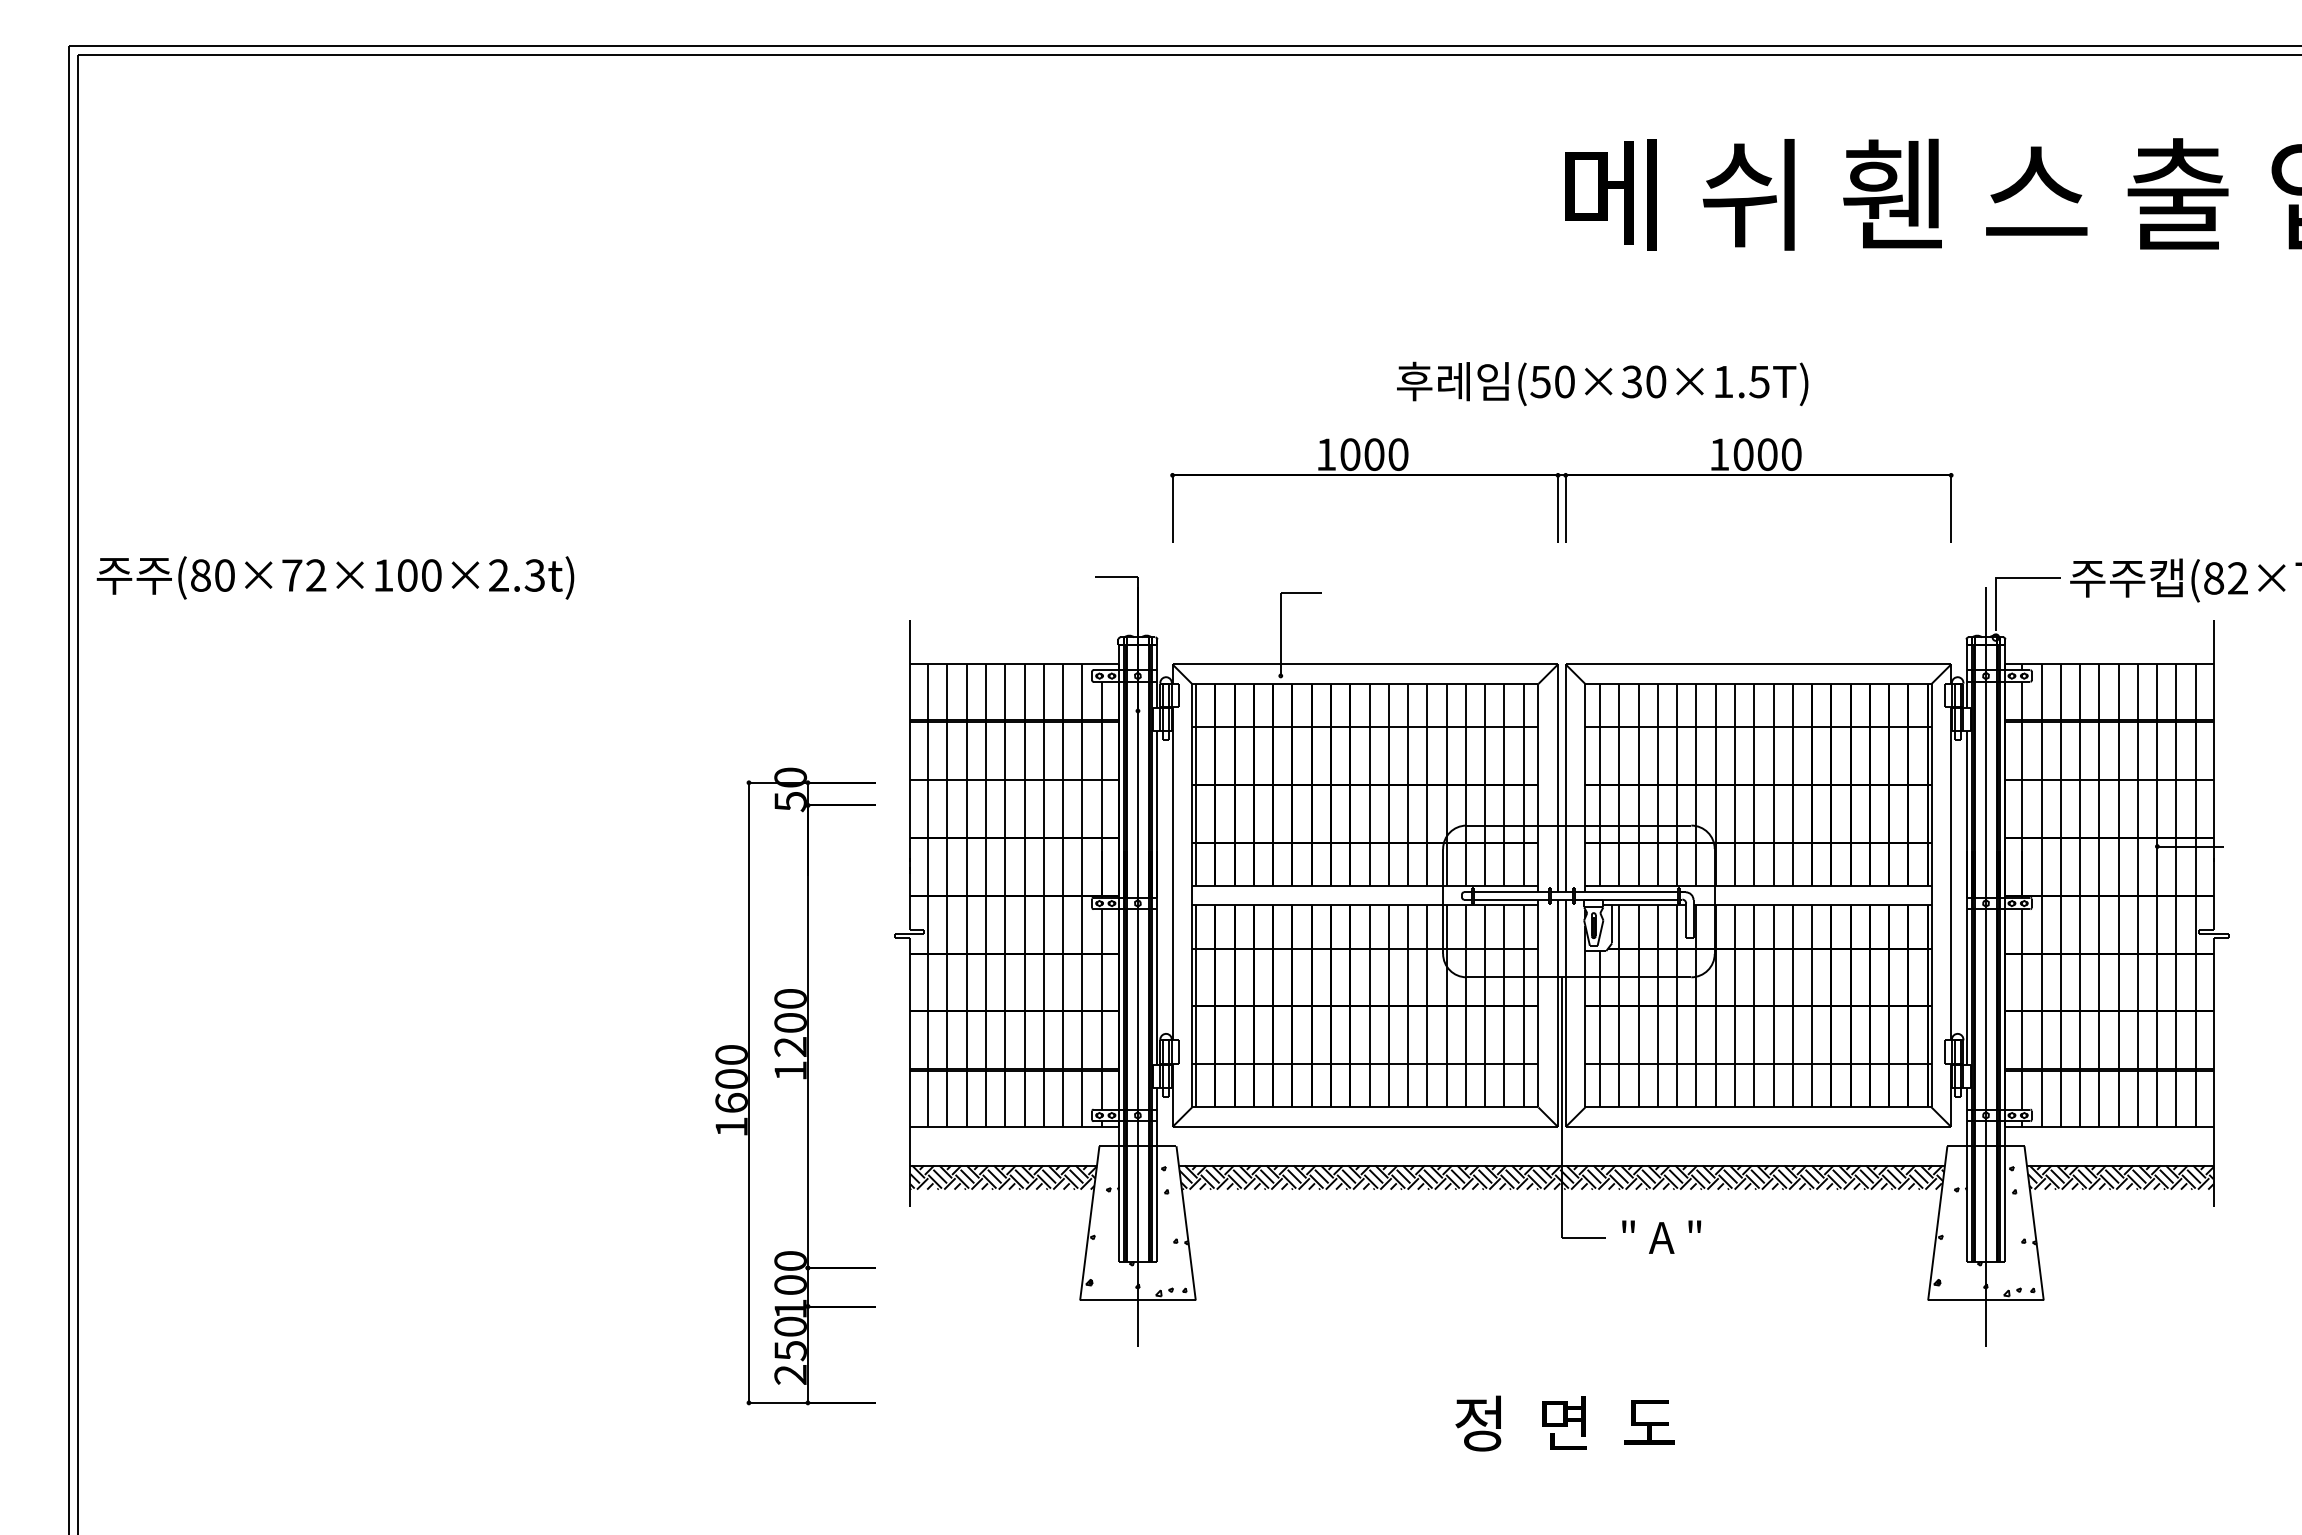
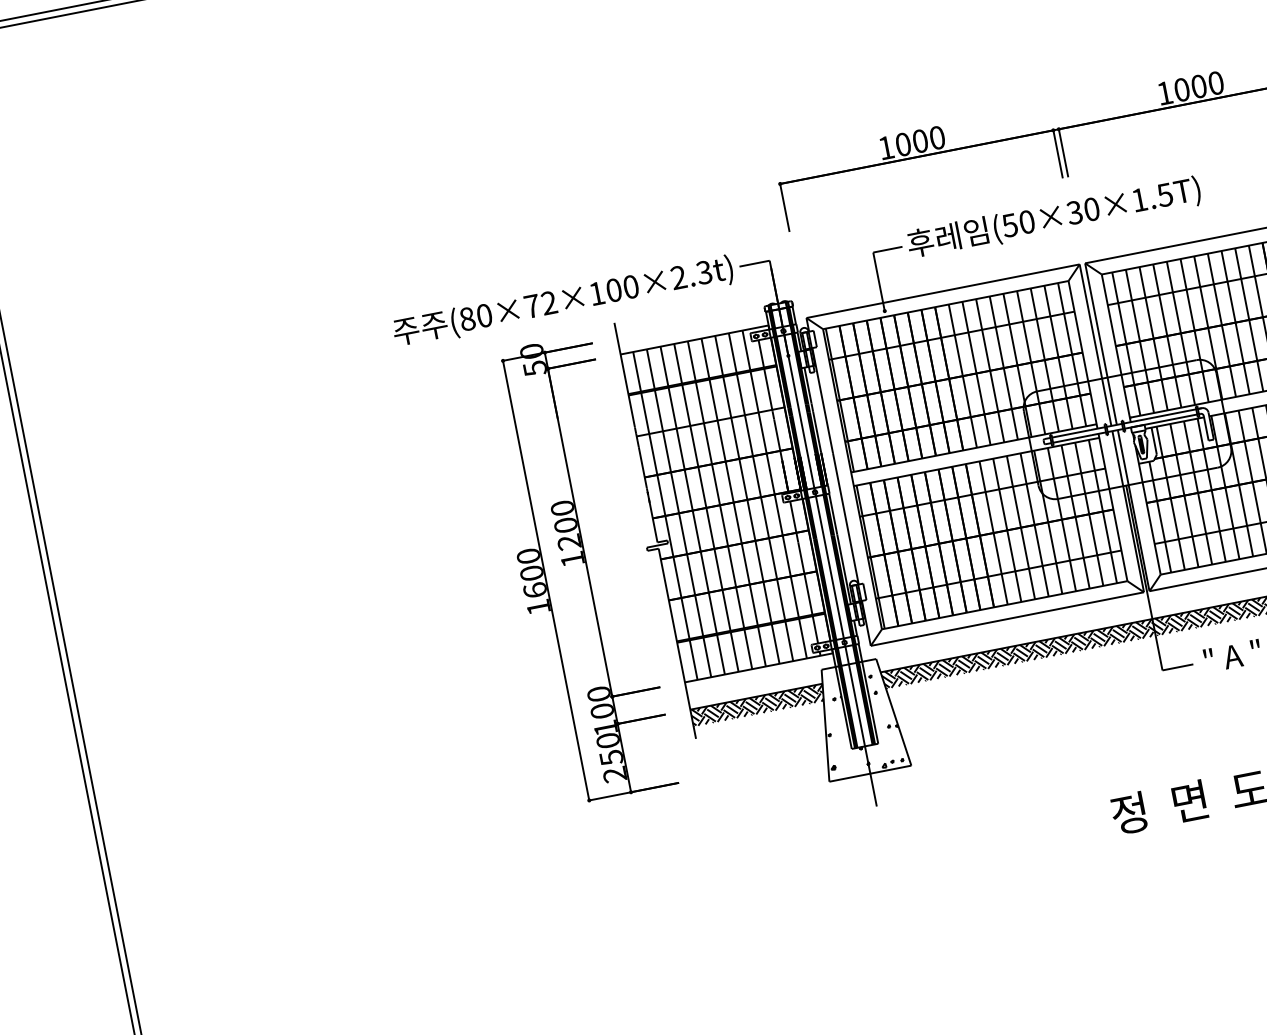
text: (1602, 383) -> (1054, 217), moved
text: (335, 577) -> (563, 301), moved
part: (795, 1086) -> (578, 569), moved

